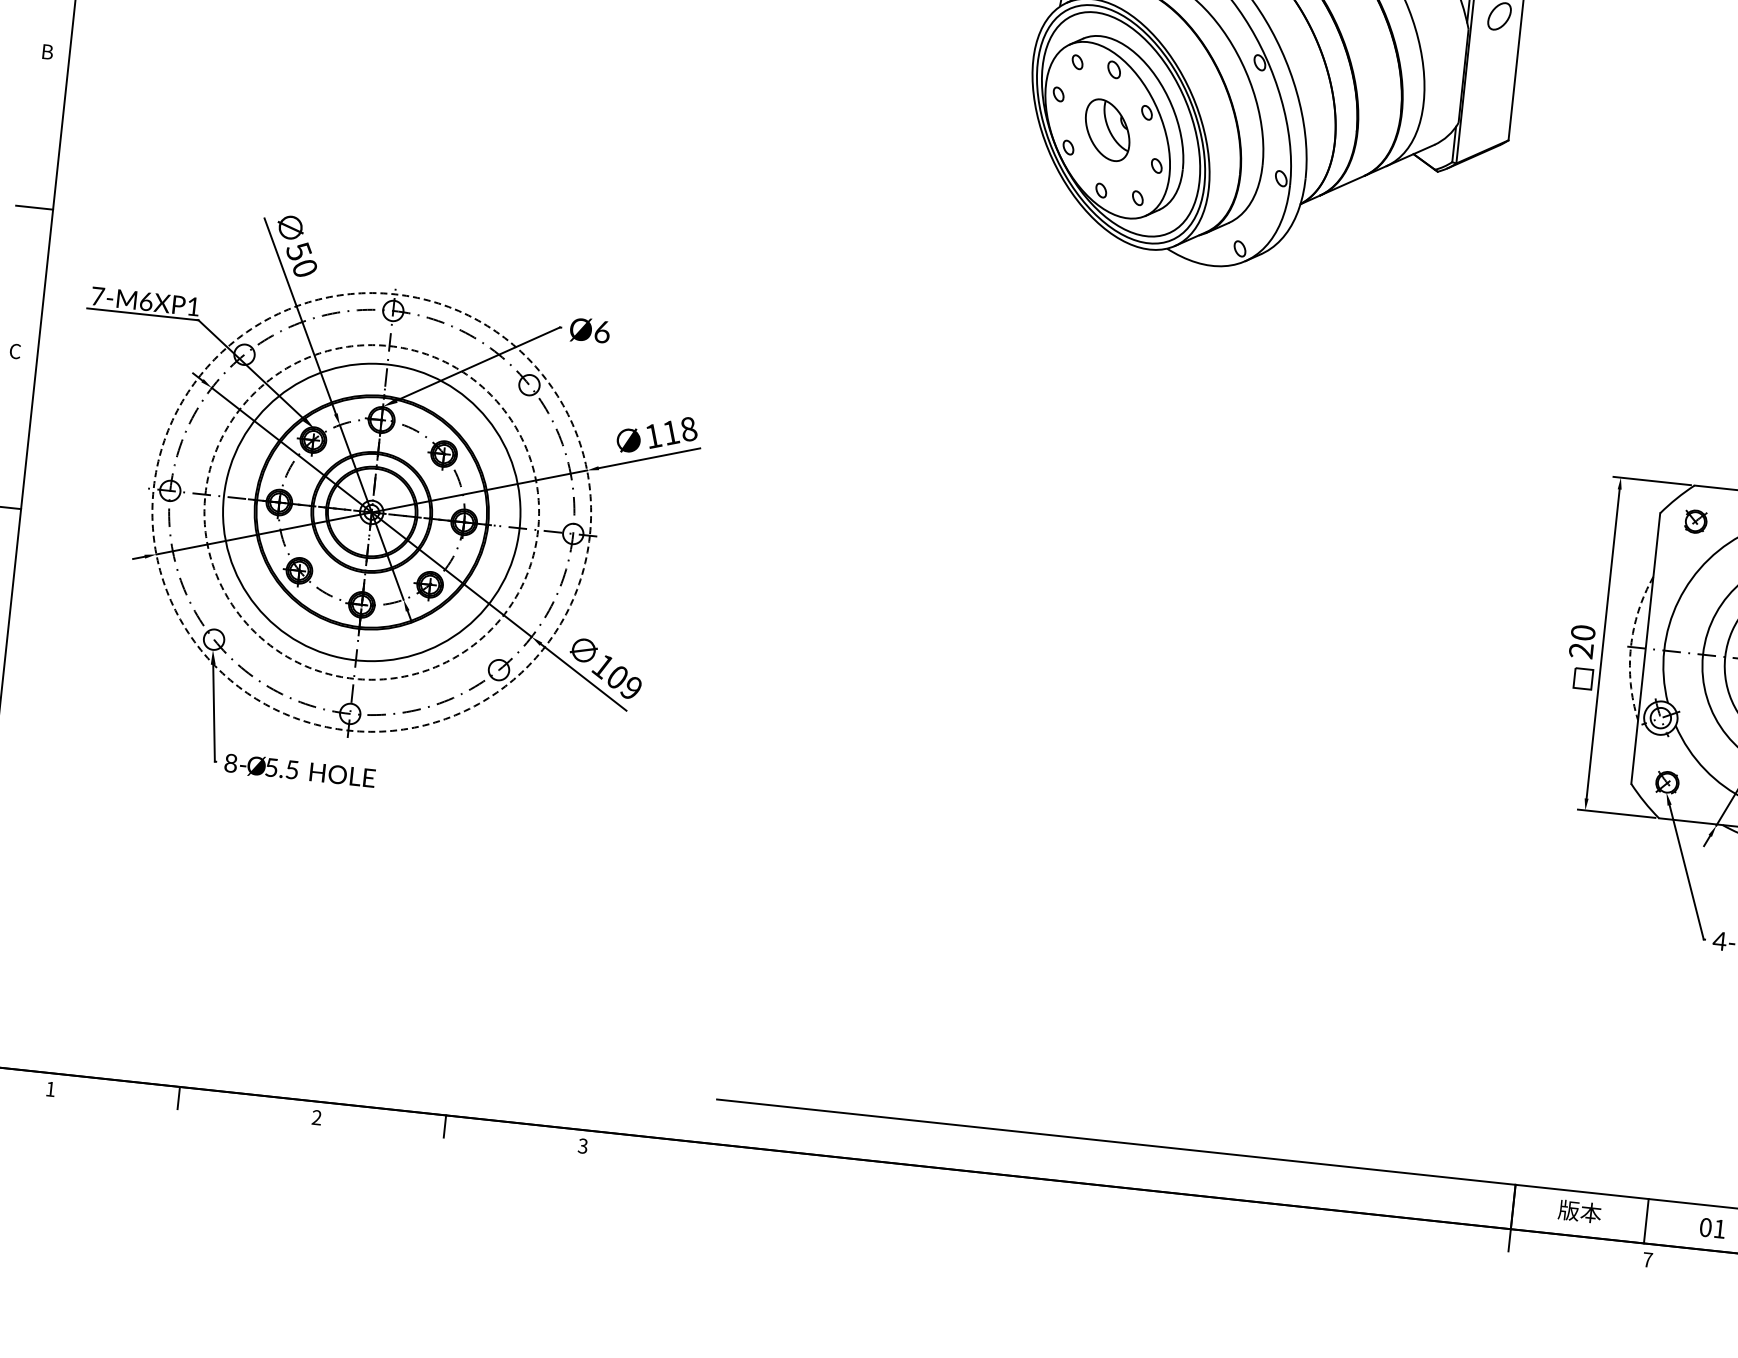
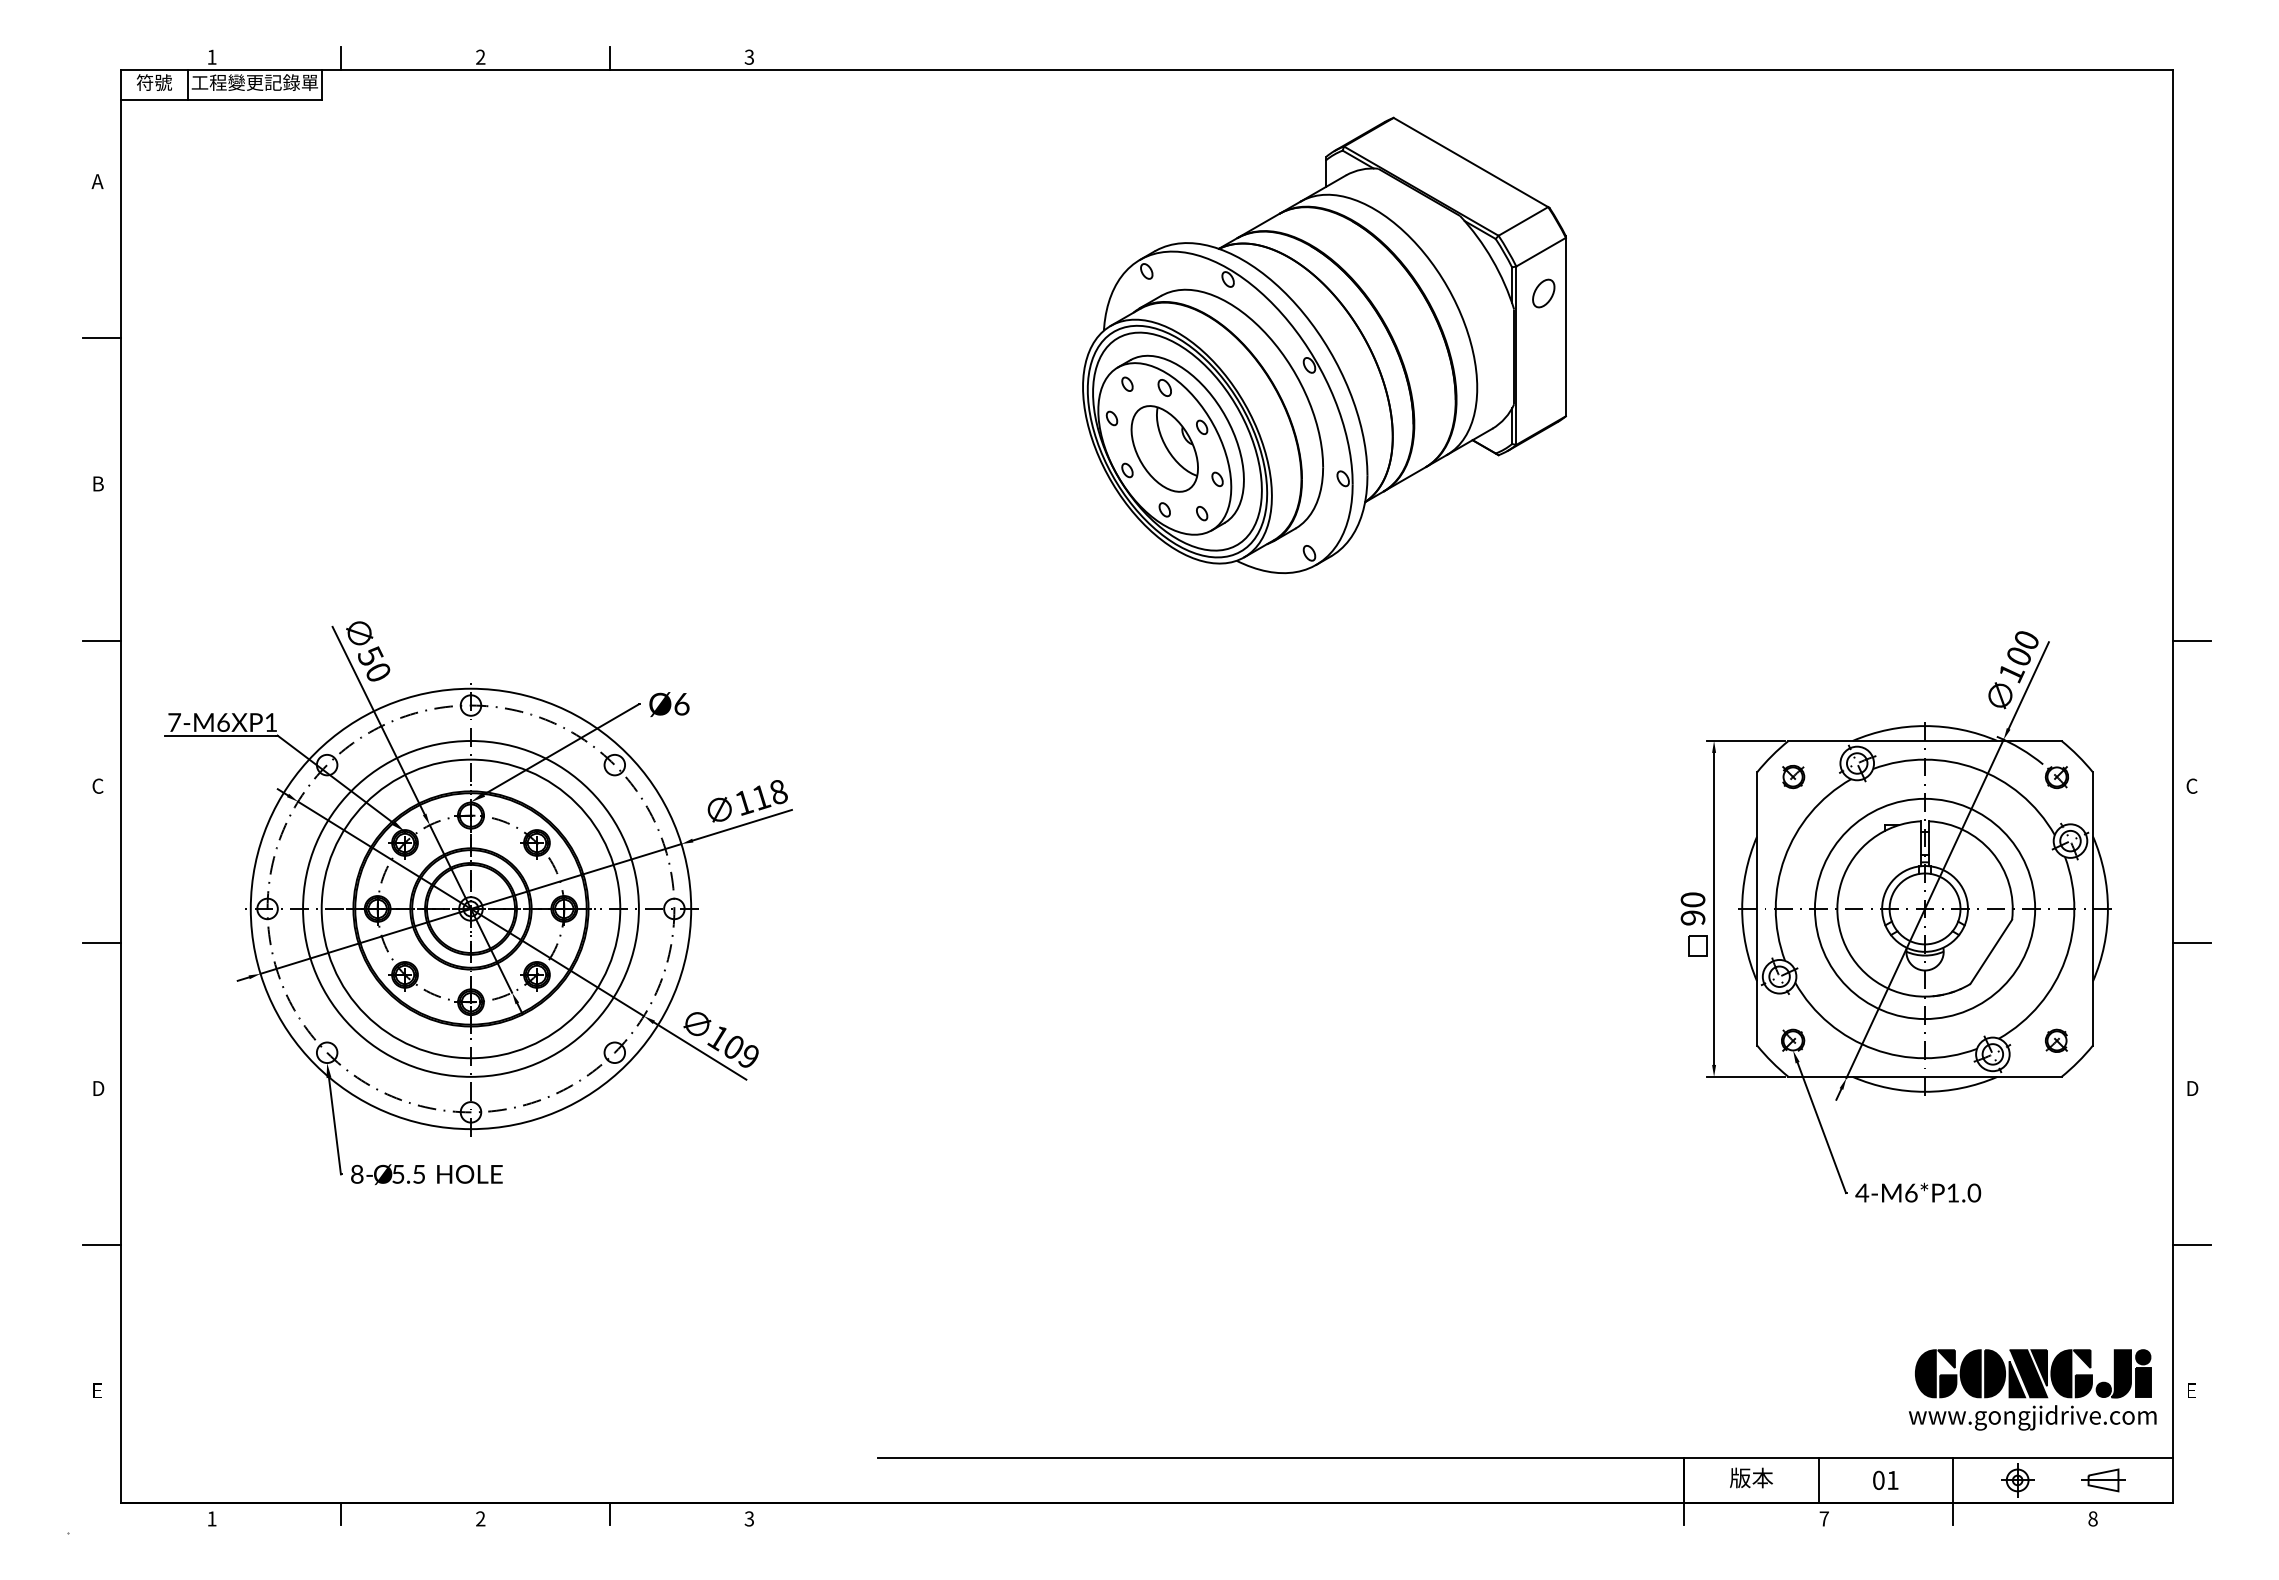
part: (1107, 129) -> (1164, 448), size x1.43
circle: (371, 511) -> (470, 908), dashed -> solid
circle: (371, 511) -> (470, 908), dashed -> solid
arc: (1631, 646) -> (1742, 908), dashed -> solid
text: (1581, 650) -> (1693, 917), 20 -> 90

